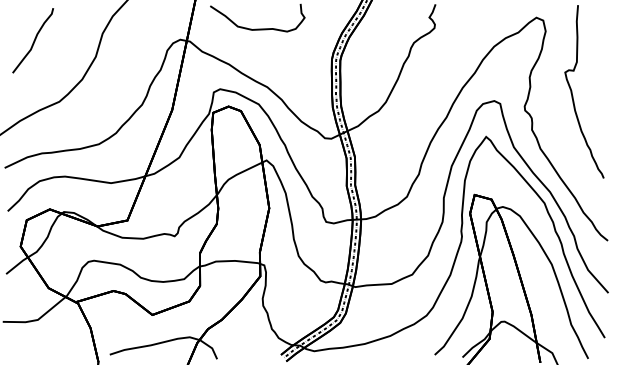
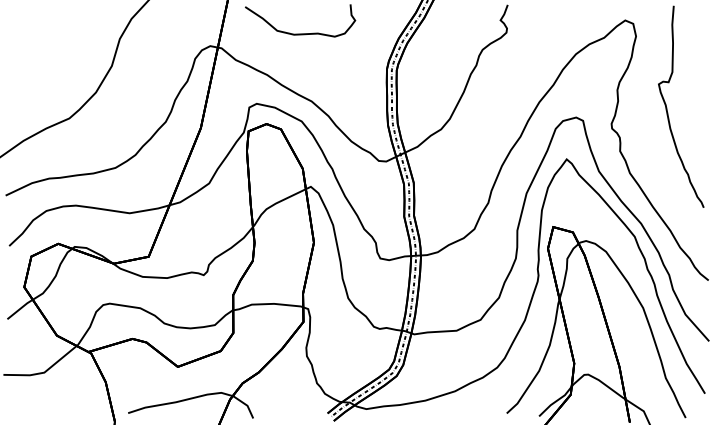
curve: (33, 40) -> (39, 47), removed

